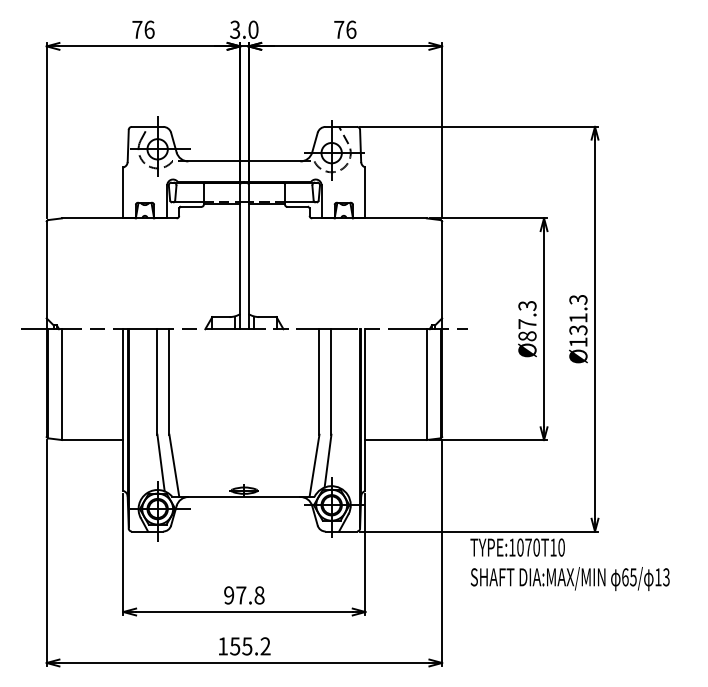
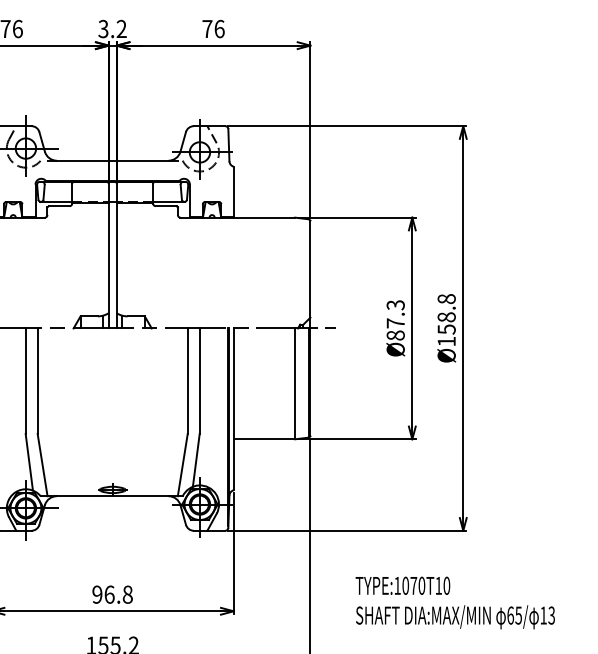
text: (253, 29) -> (121, 28), 3.0 -> 3.2
text: (578, 314) -> (446, 313), Ø131.3 -> Ø158.8
text: (569, 564) -> (454, 602), moved
text: (241, 595) -> (109, 594), 97.8 -> 96.8

